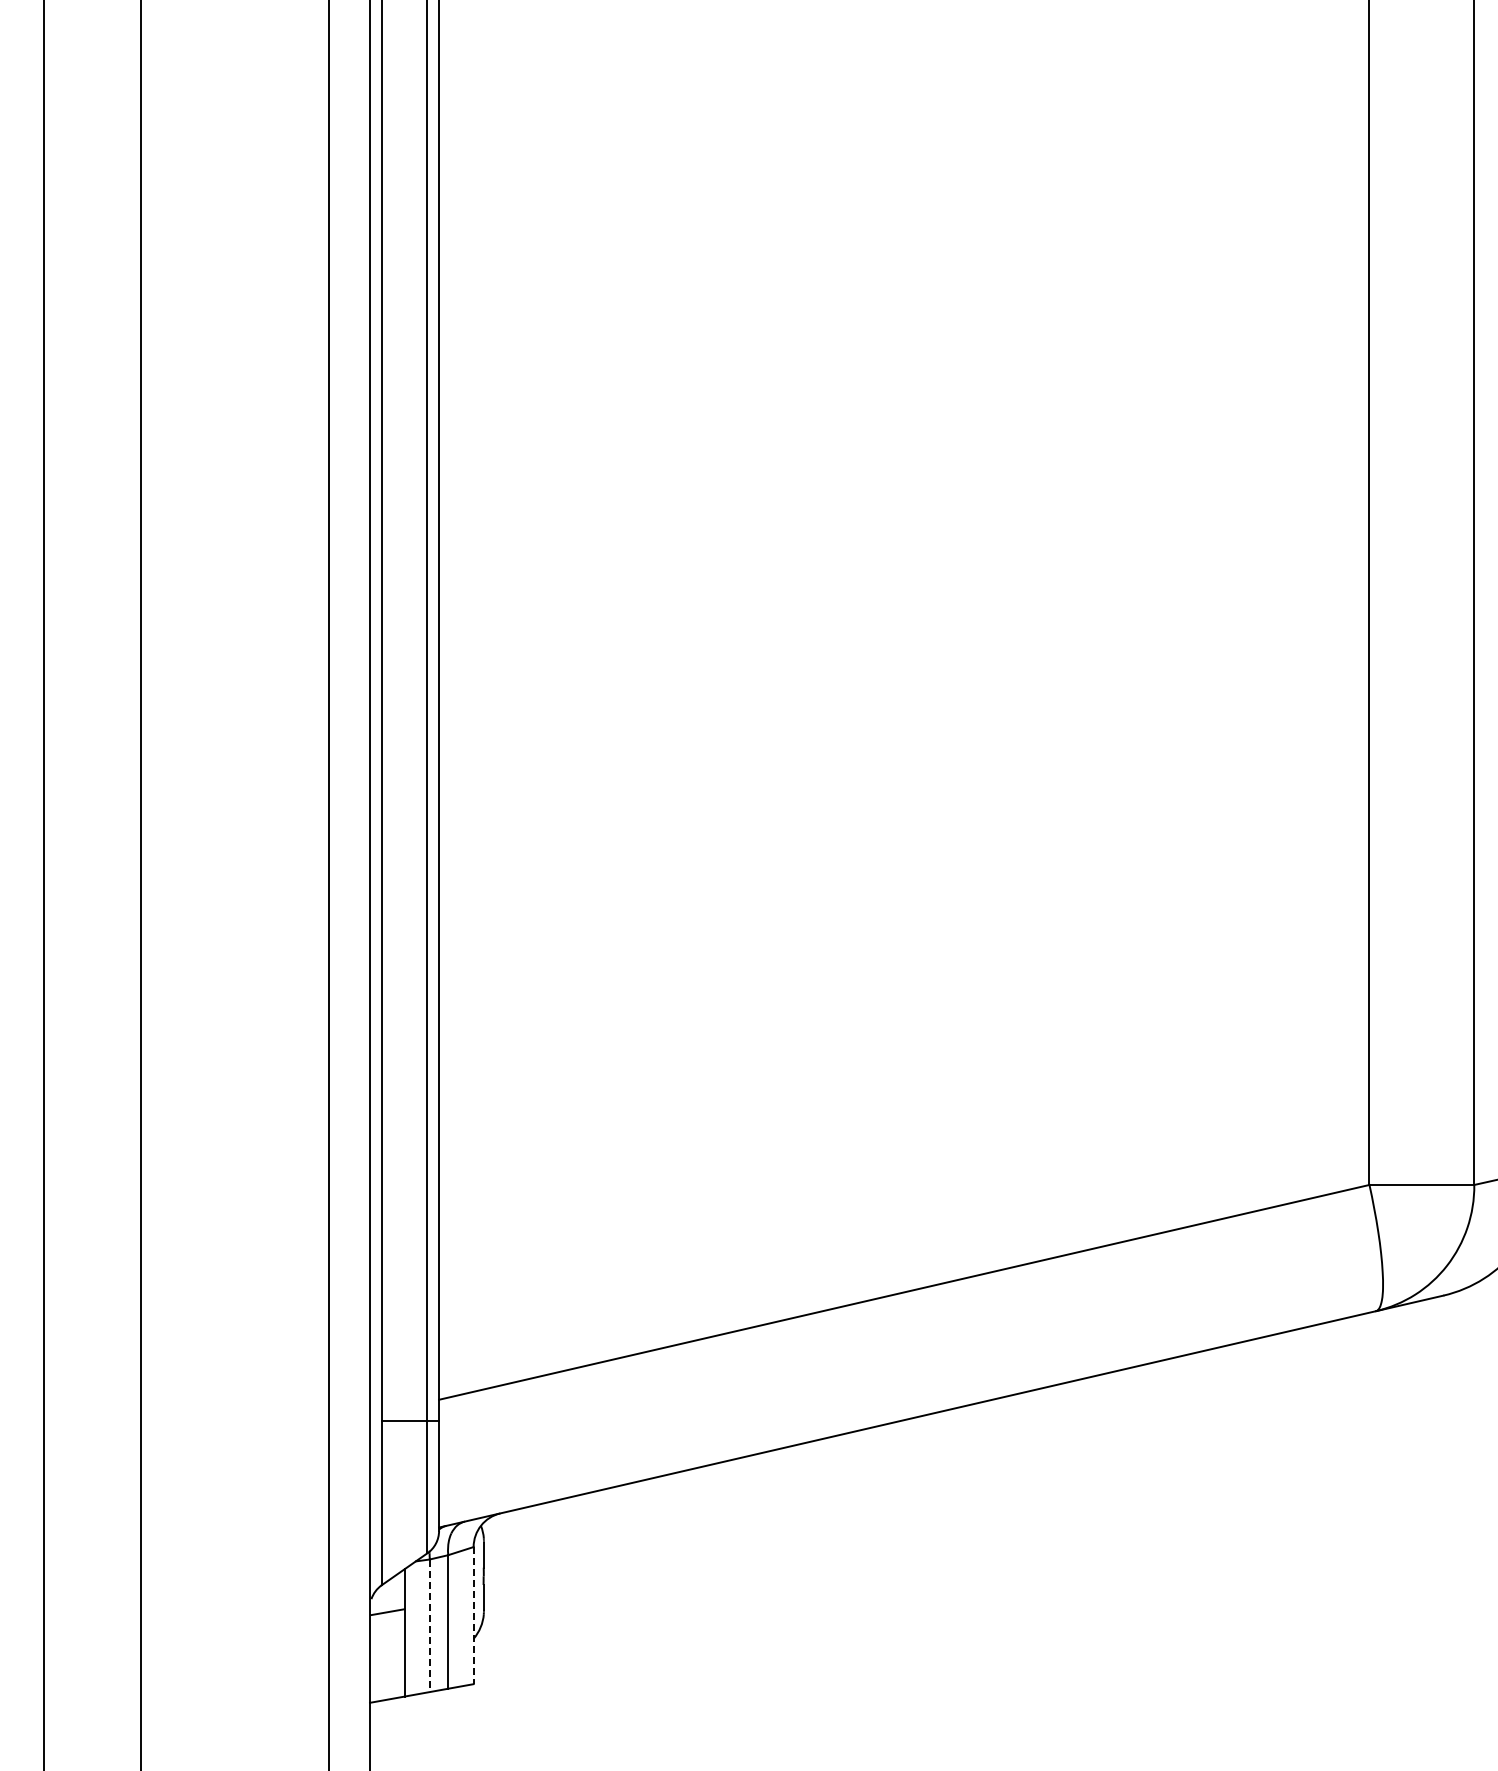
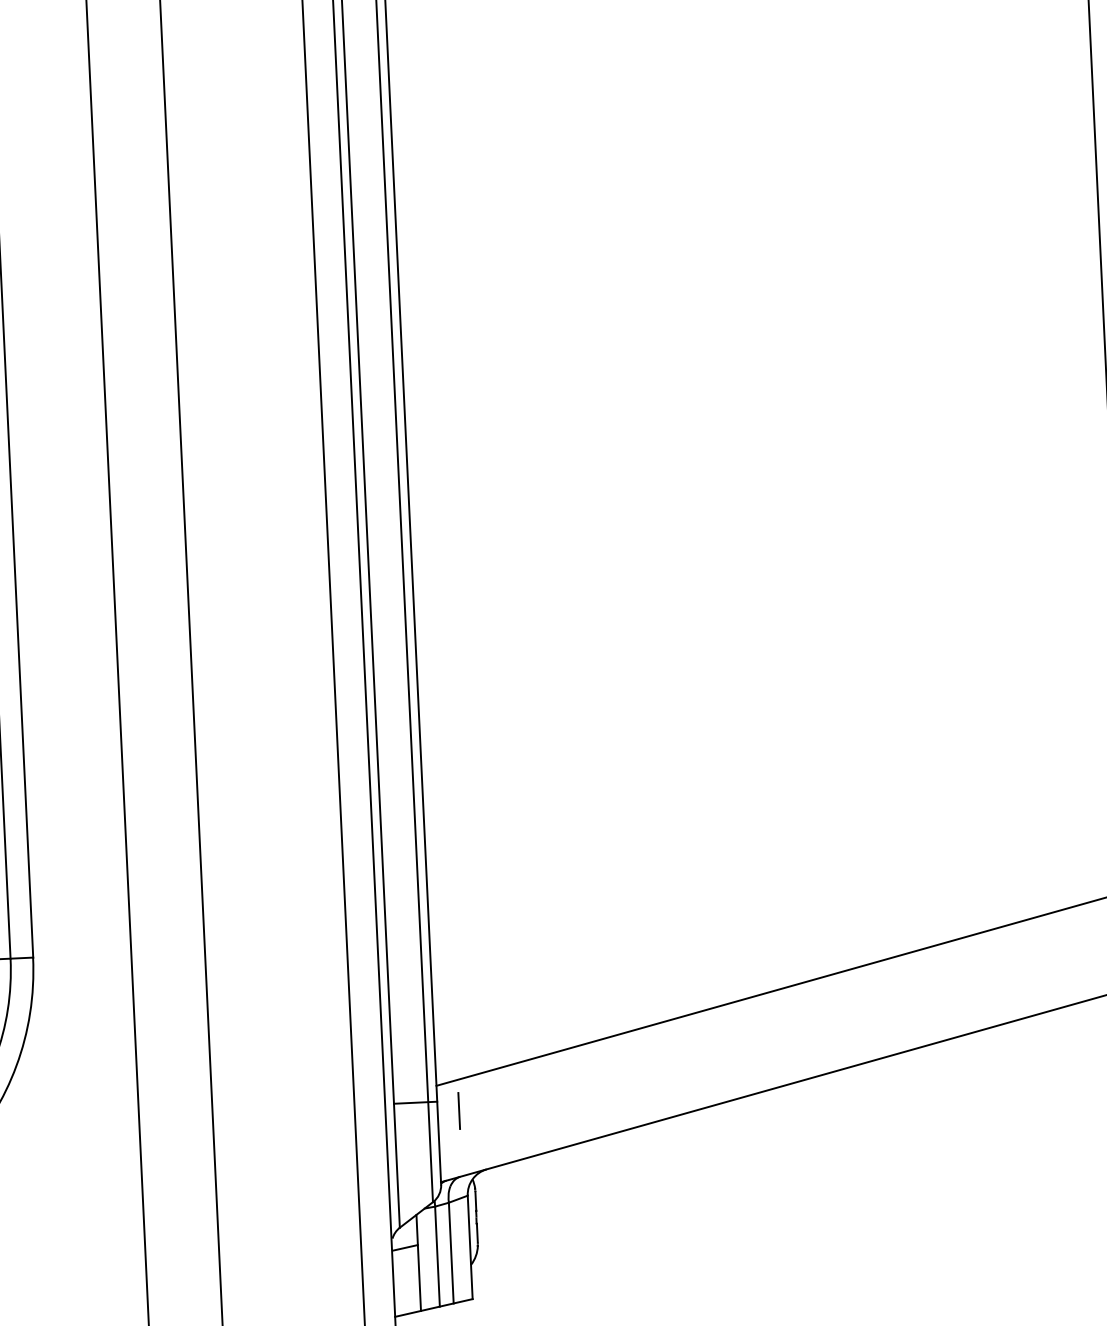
line: (467, 1434) -> (459, 1111), added
line: (473, 1615) -> (470, 1247), dashed -> solid
line: (429, 1626) -> (437, 1257), dashed -> solid

